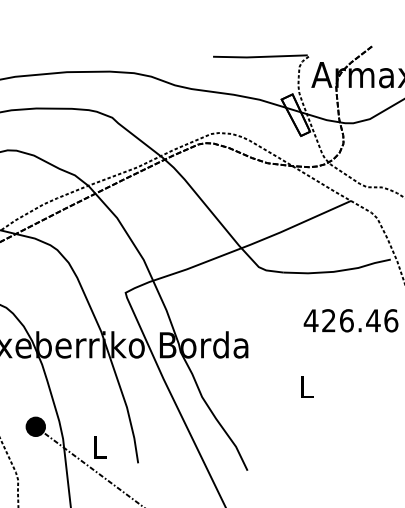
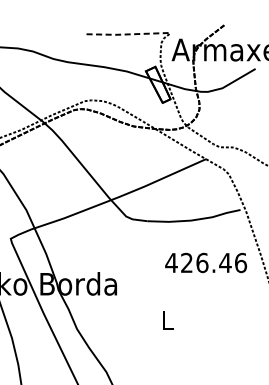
line: (259, 57) -> (126, 34), solid -> dashed

